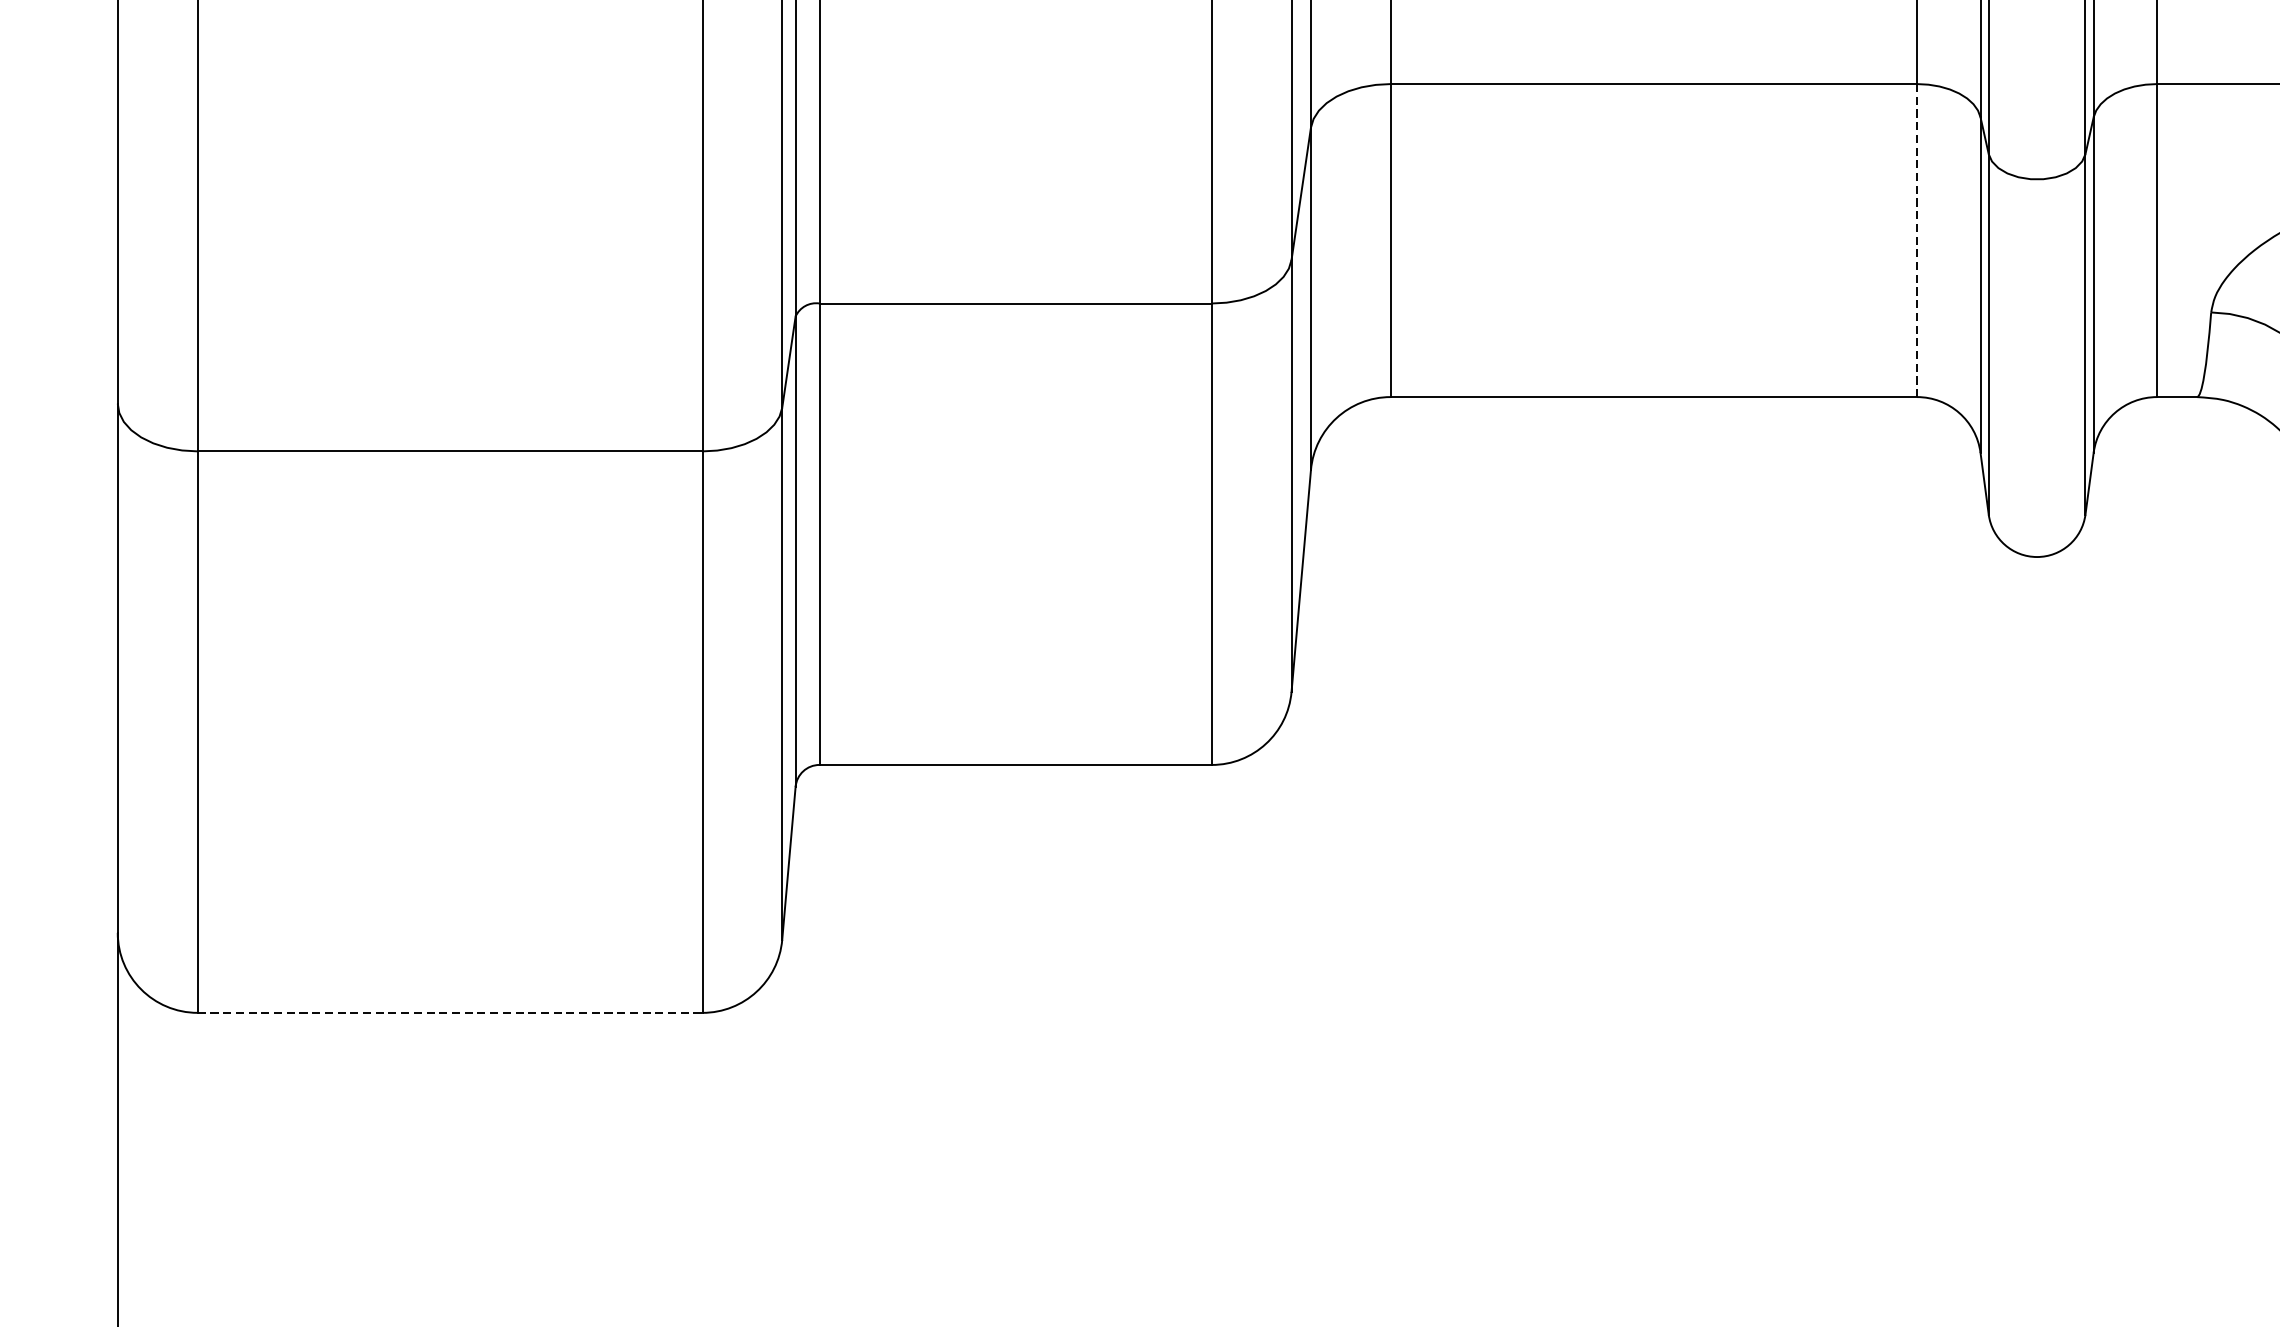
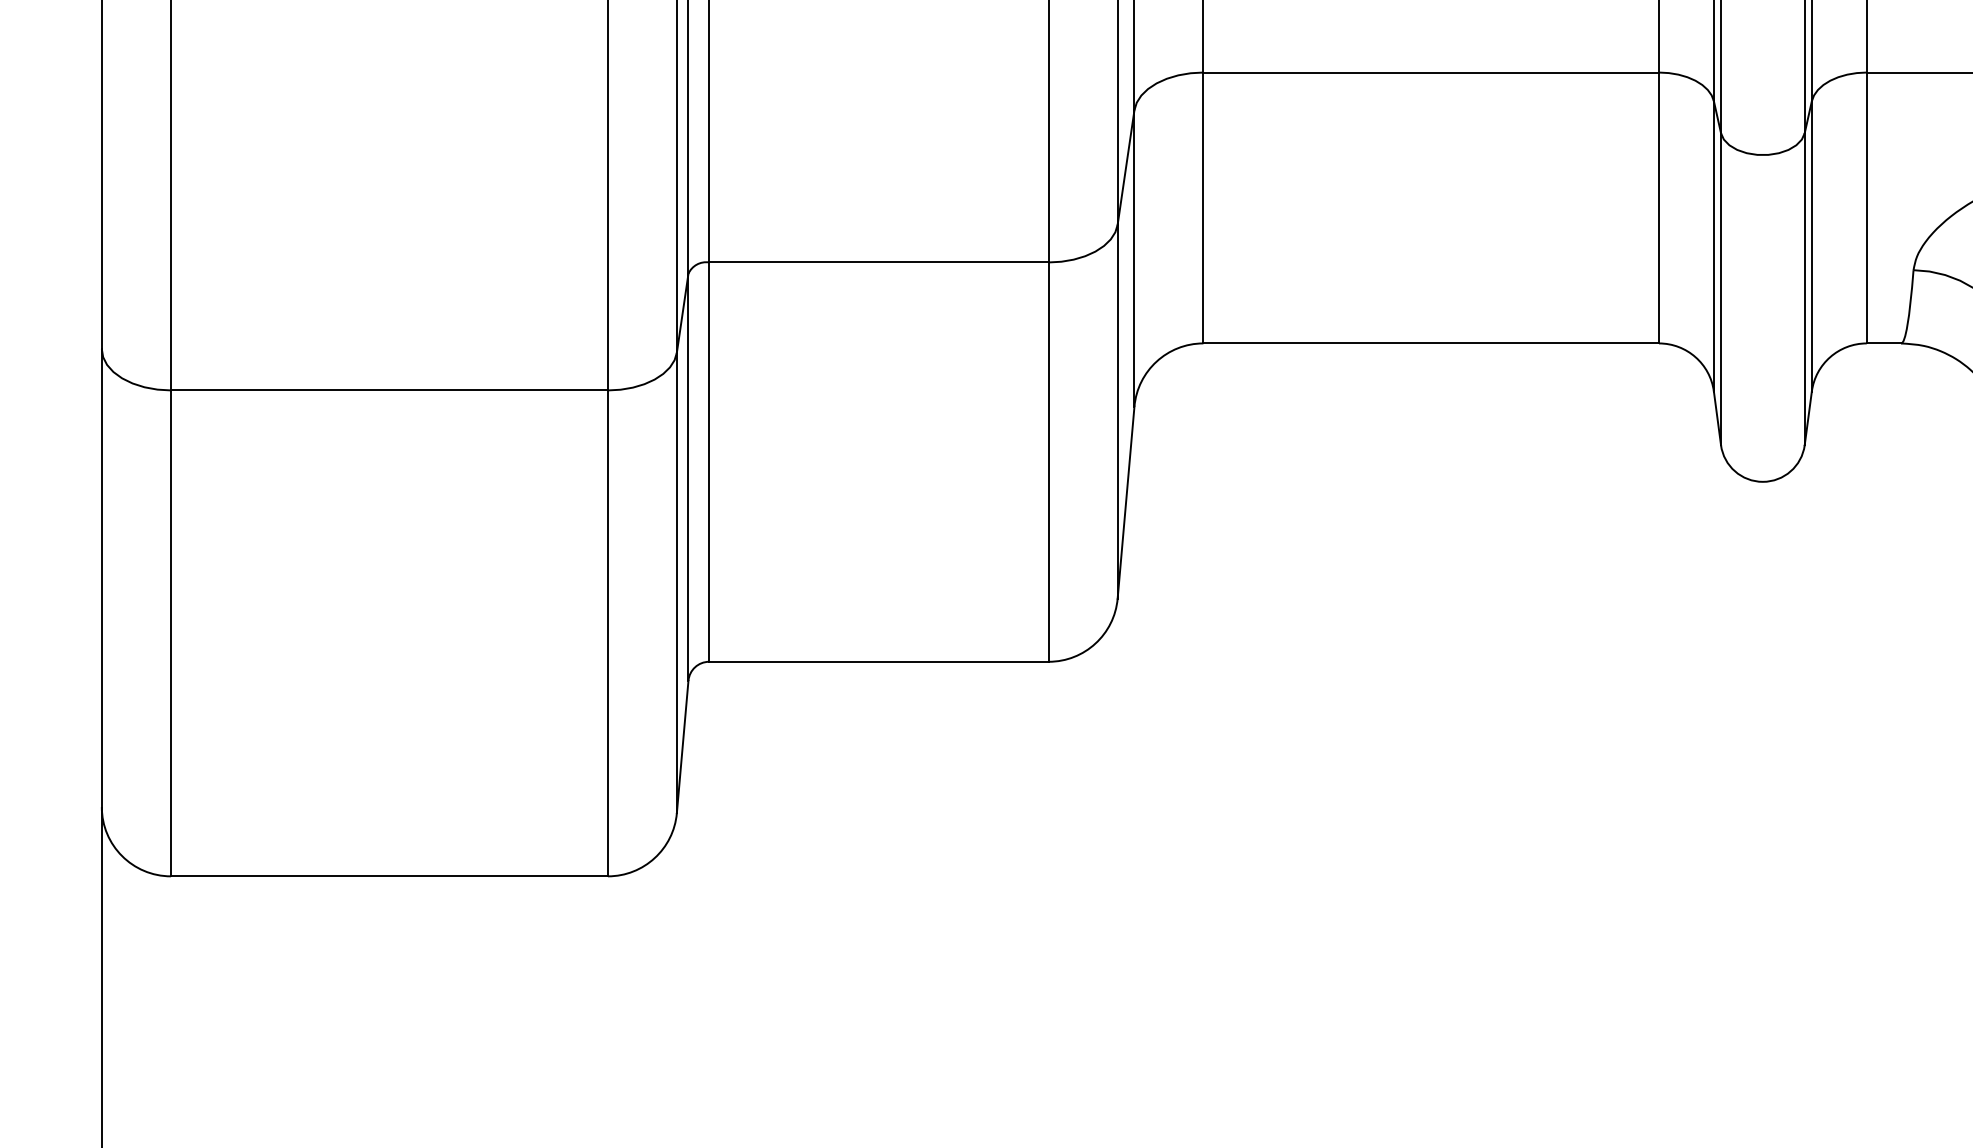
line: (1917, 241) -> (1659, 208), dashed -> solid
line: (450, 1013) -> (389, 876), dashed -> solid

